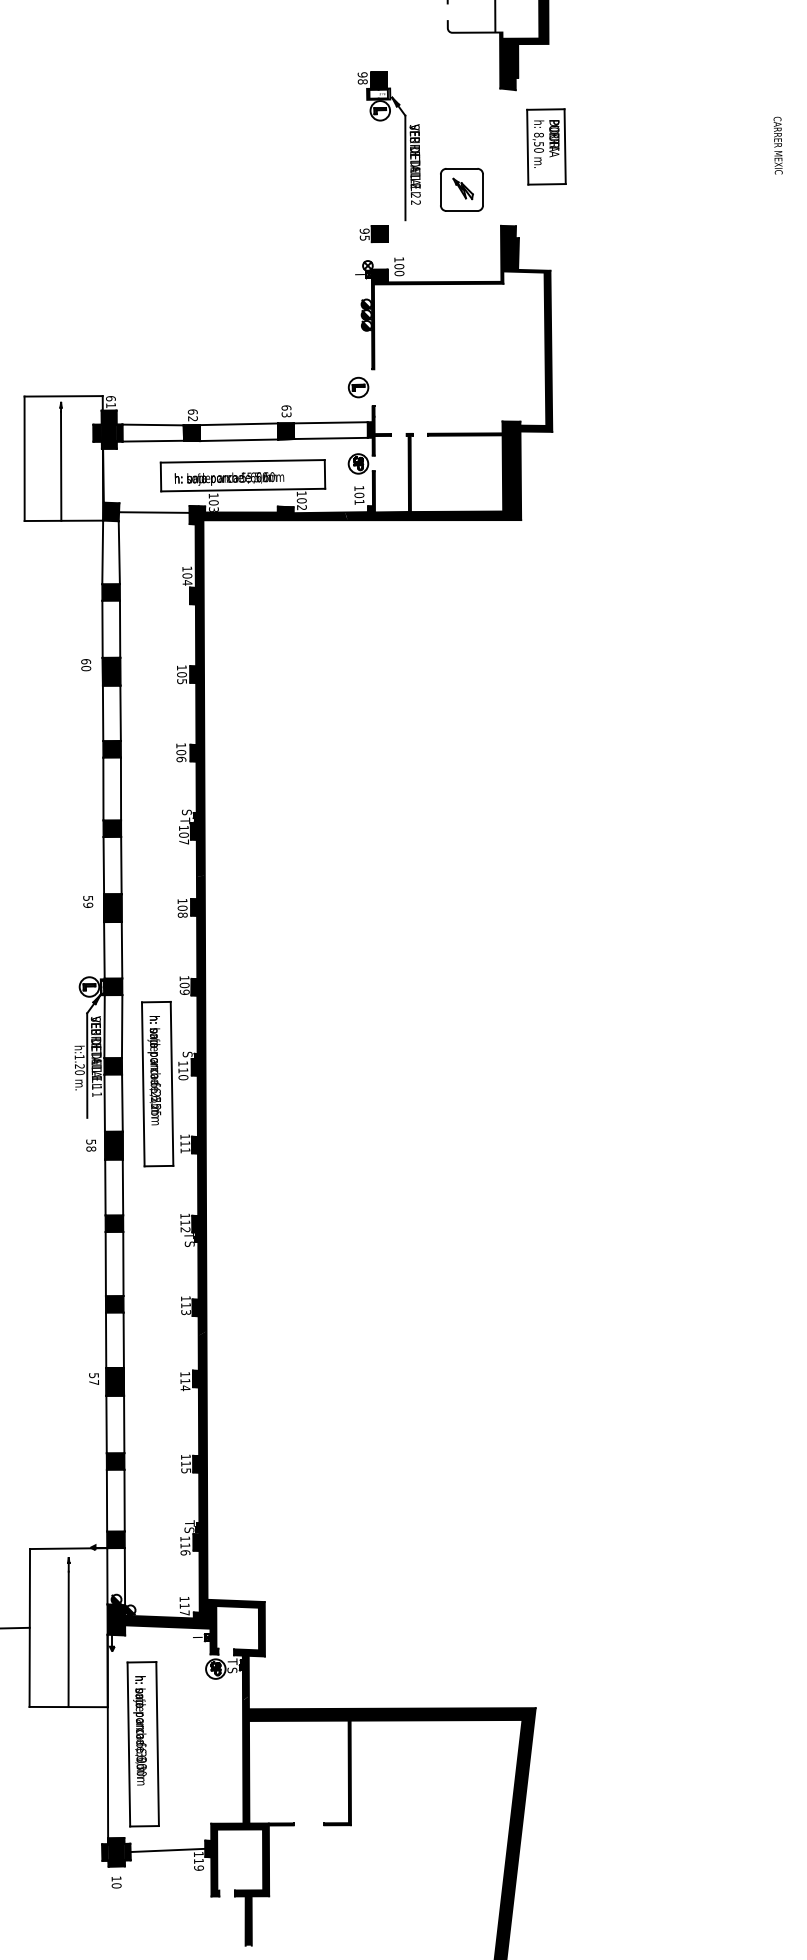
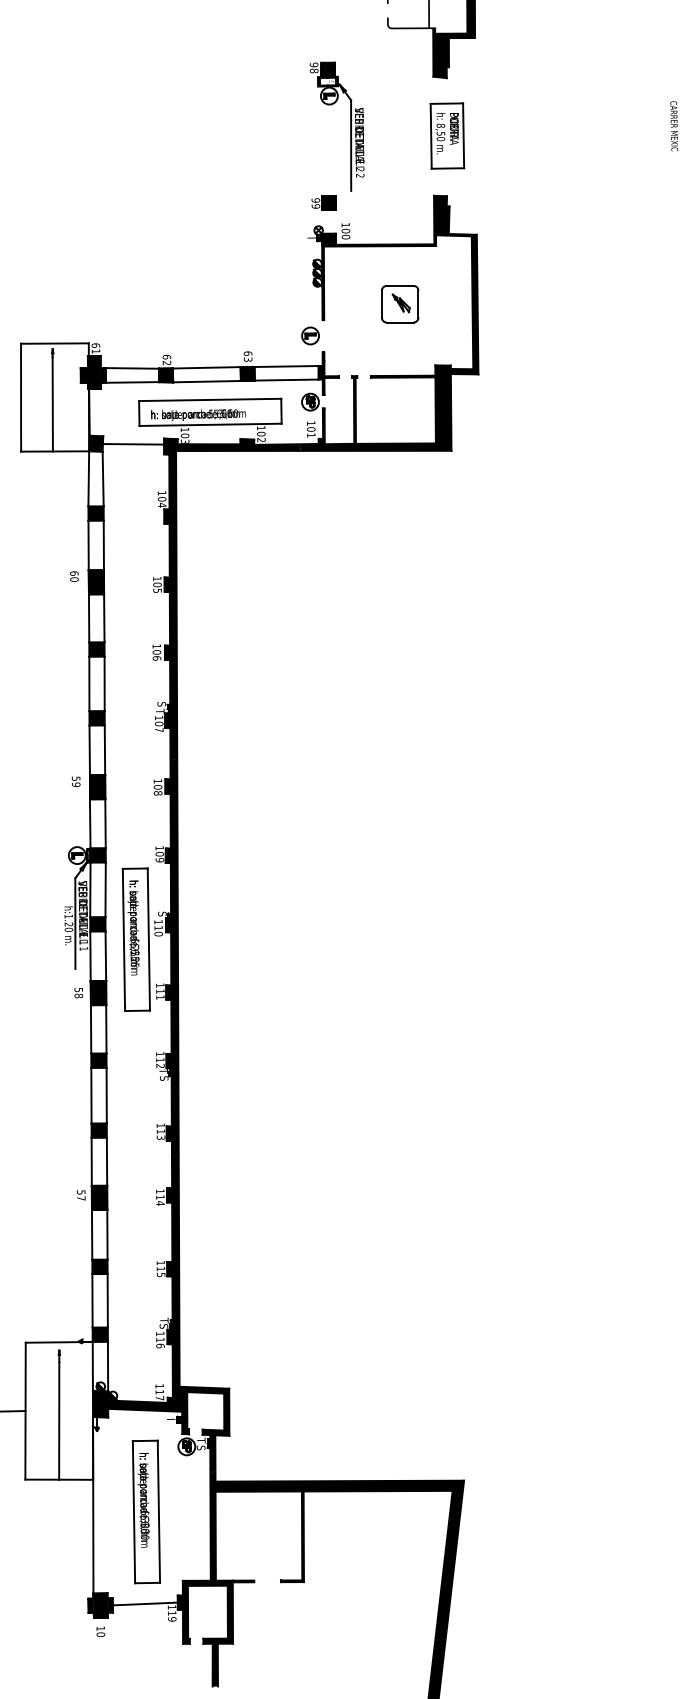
part: (546, 146) -> (447, 135), moved
part: (461, 189) -> (399, 303), moved
text: (364, 237) -> (315, 205), 95 -> 99
part: (142, 1744) -> (145, 1512), moved

